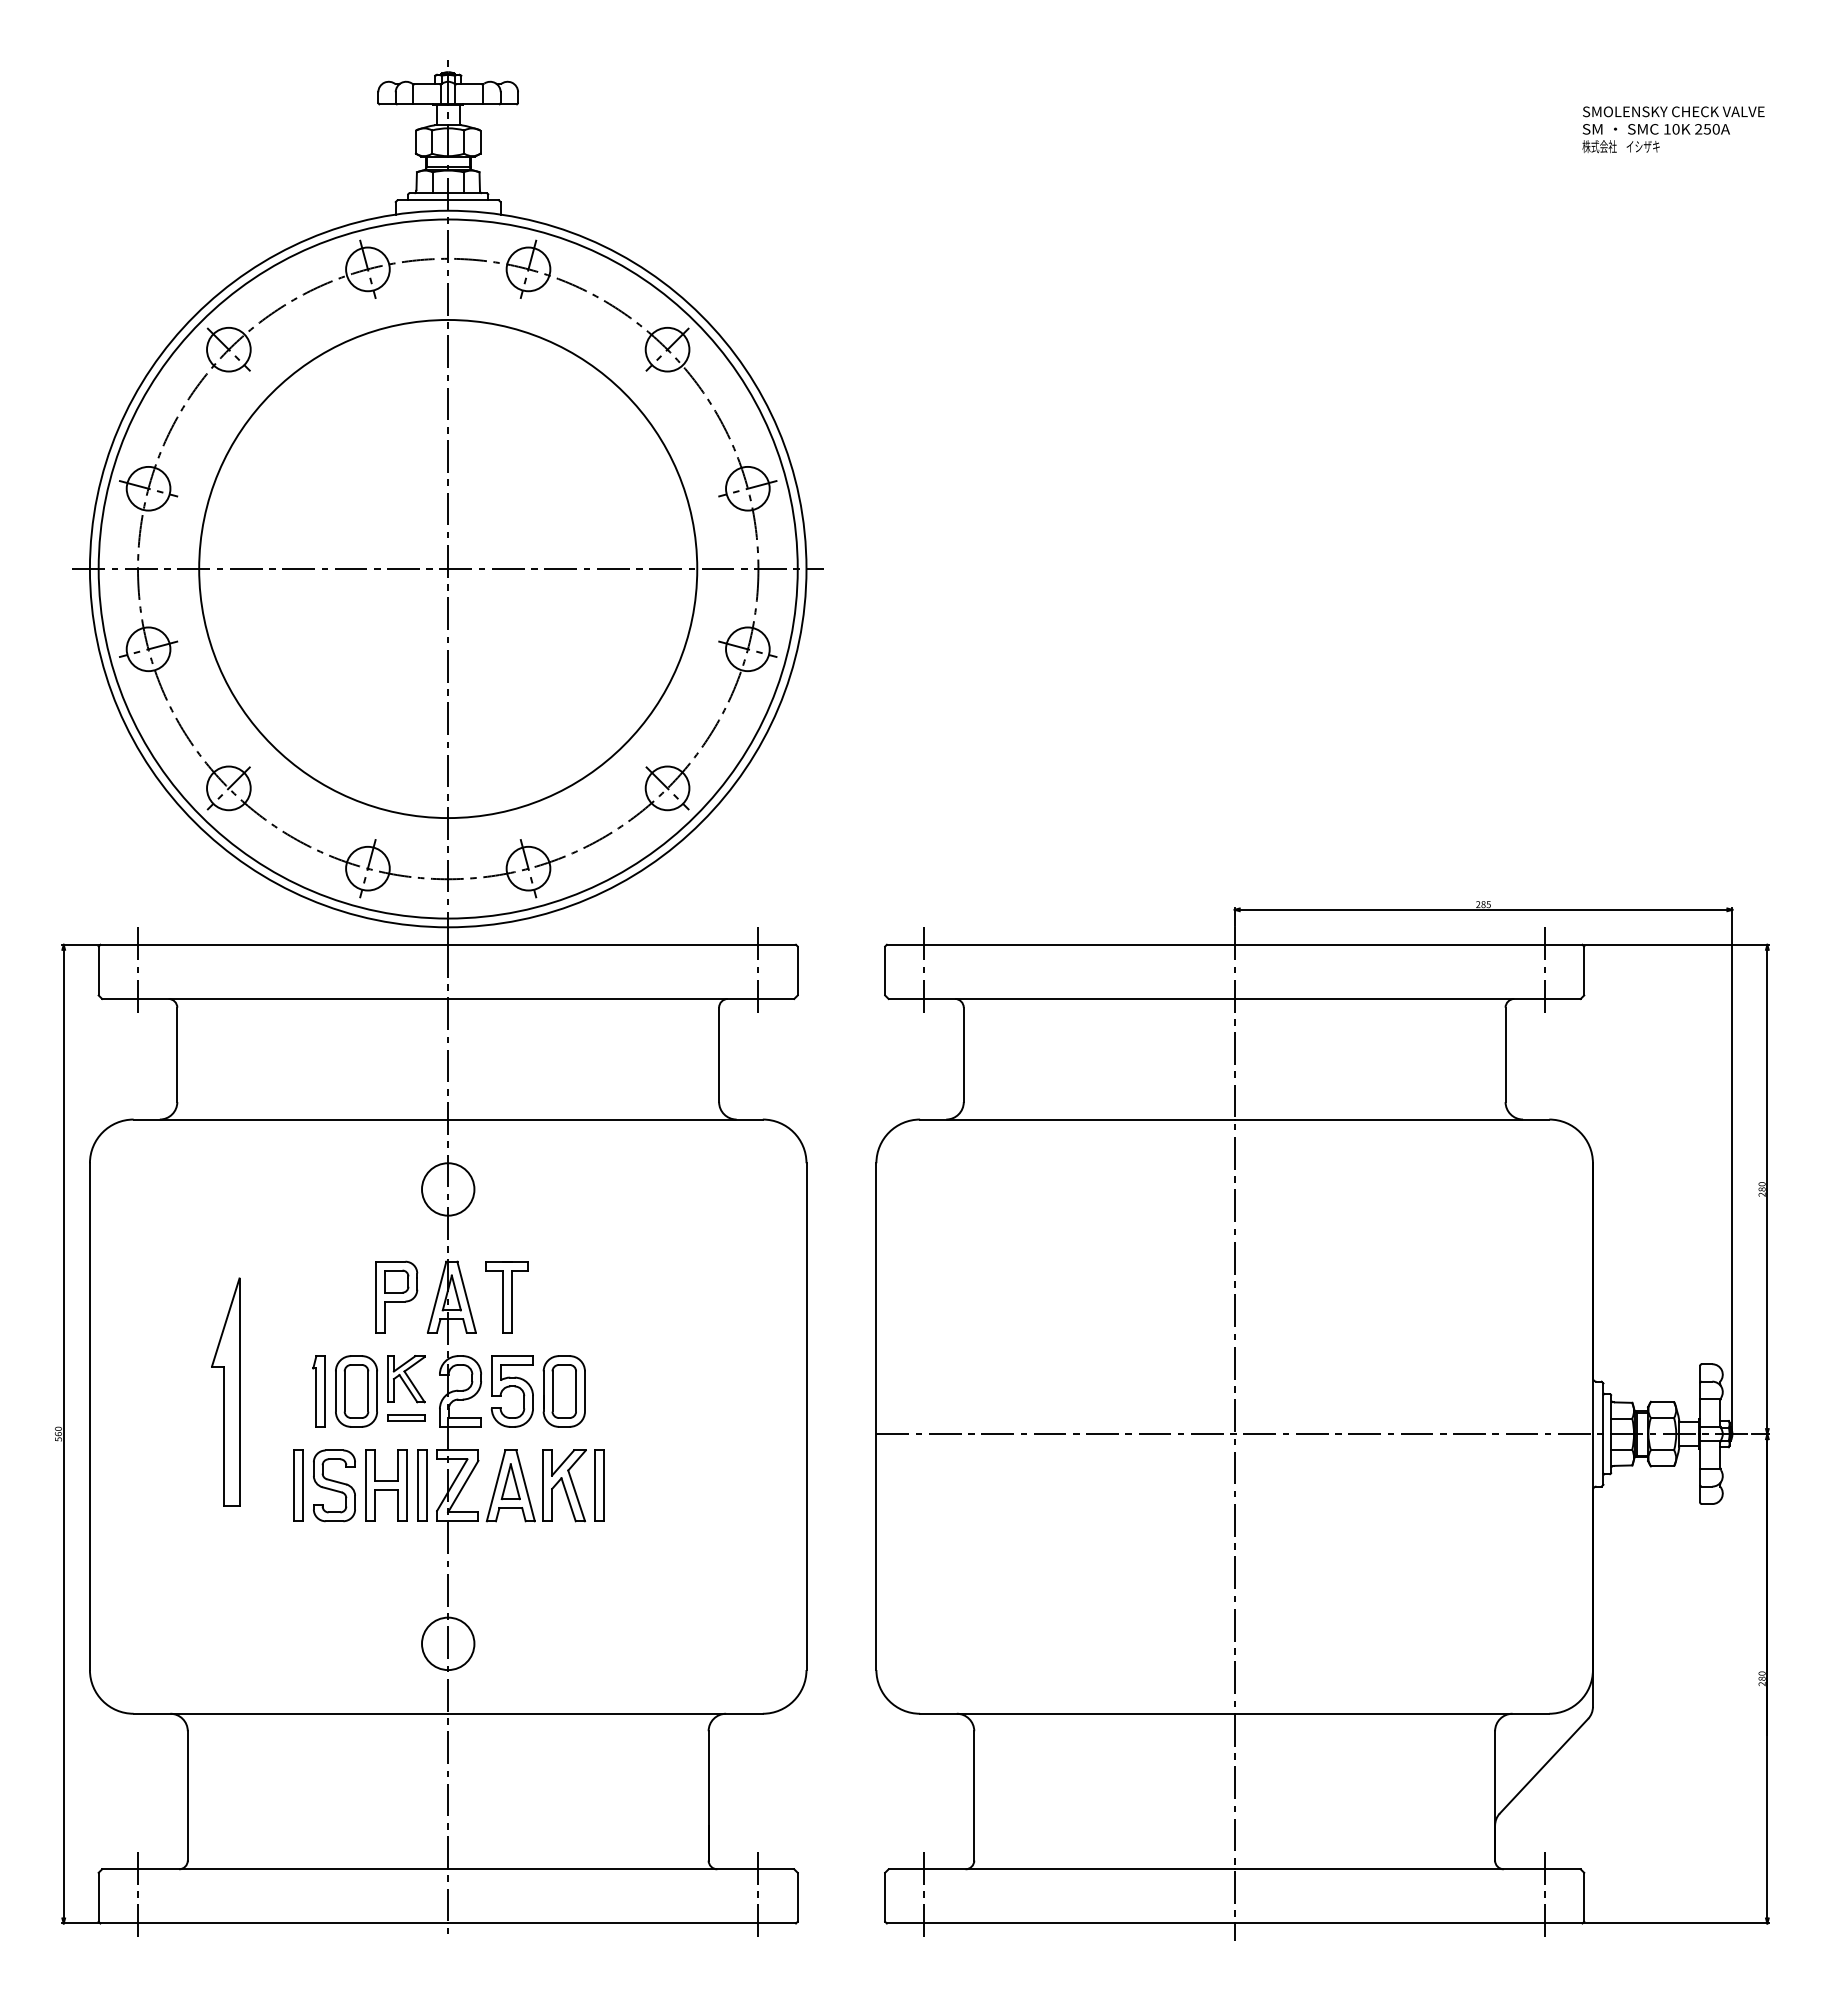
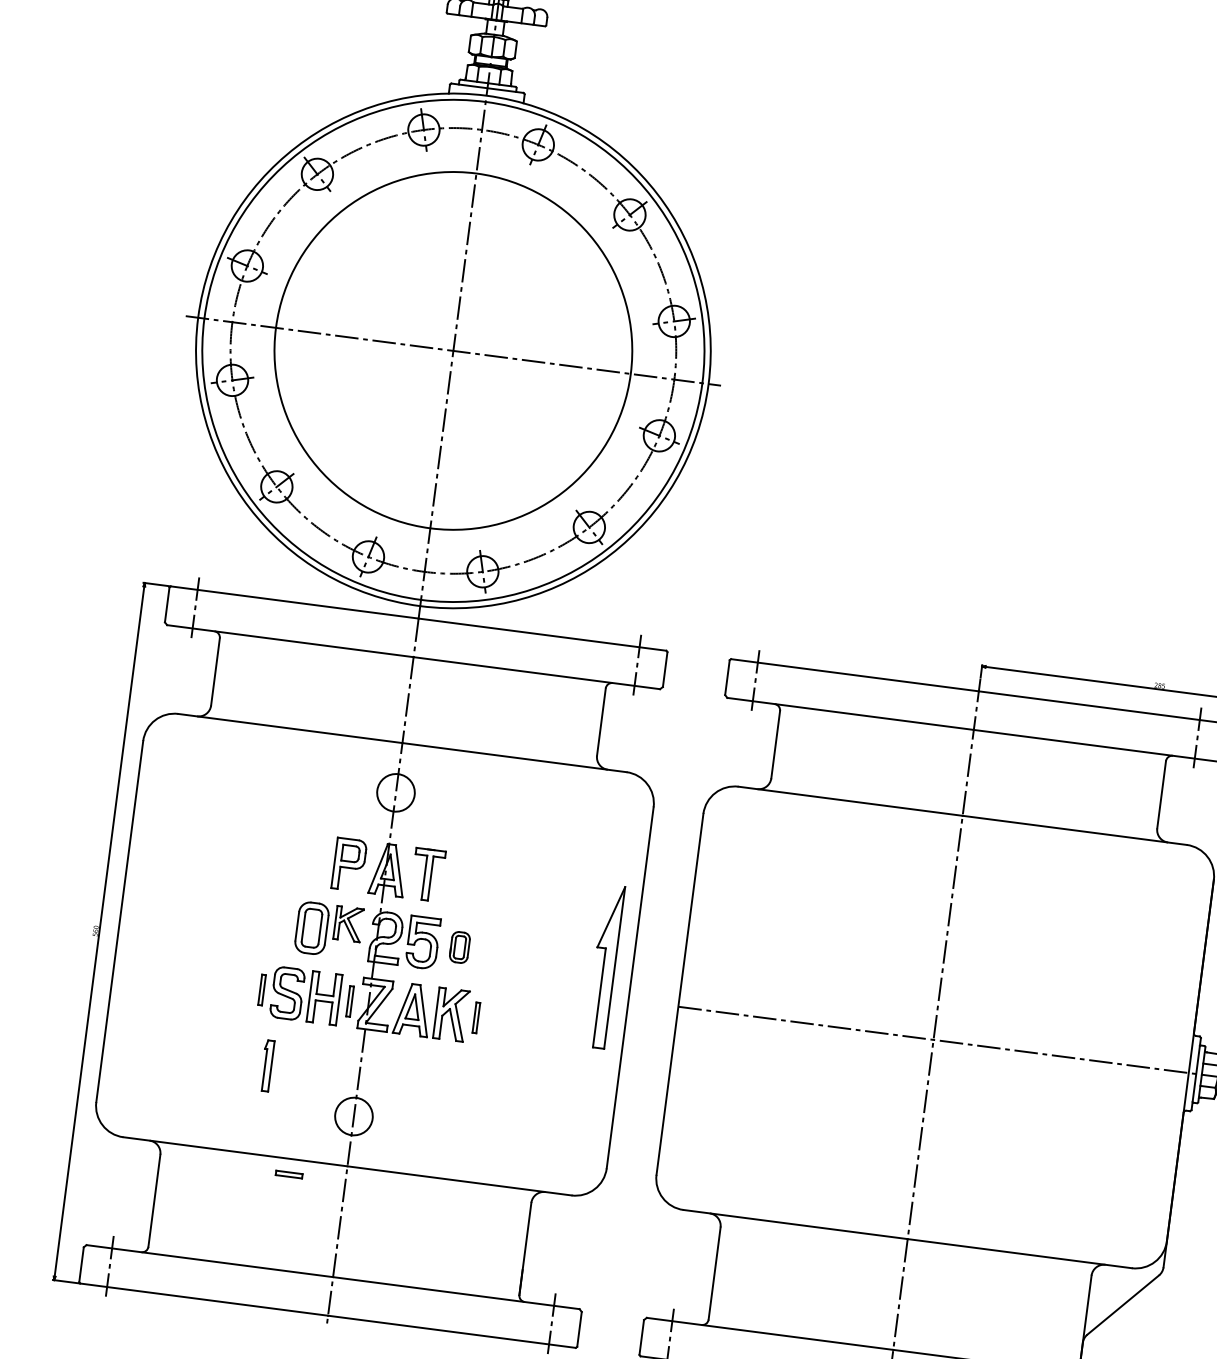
part: (225, 1391) -> (604, 966), moved
part: (318, 1391) -> (266, 1065), moved
part: (563, 1391) -> (459, 947), size x0.6
part: (406, 1417) -> (289, 1174), moved
part: (298, 1485) -> (261, 989), size x0.6
part: (422, 1485) -> (350, 1001), size x0.6
part: (599, 1485) -> (476, 1017), size x0.6

